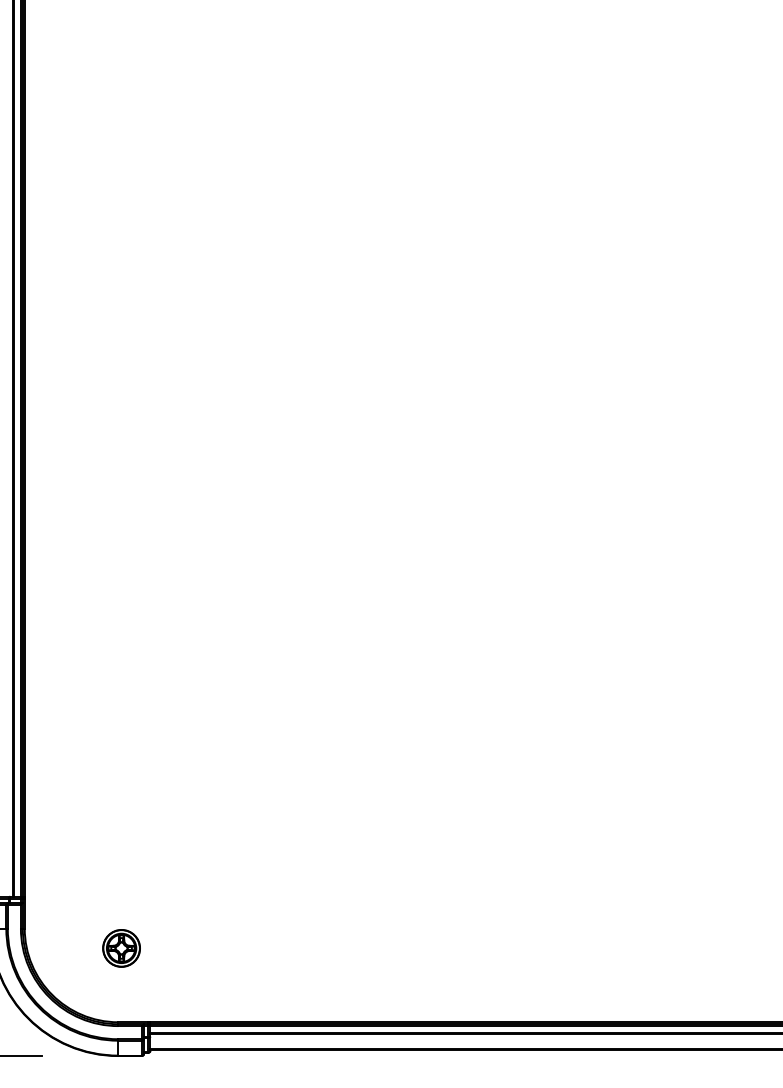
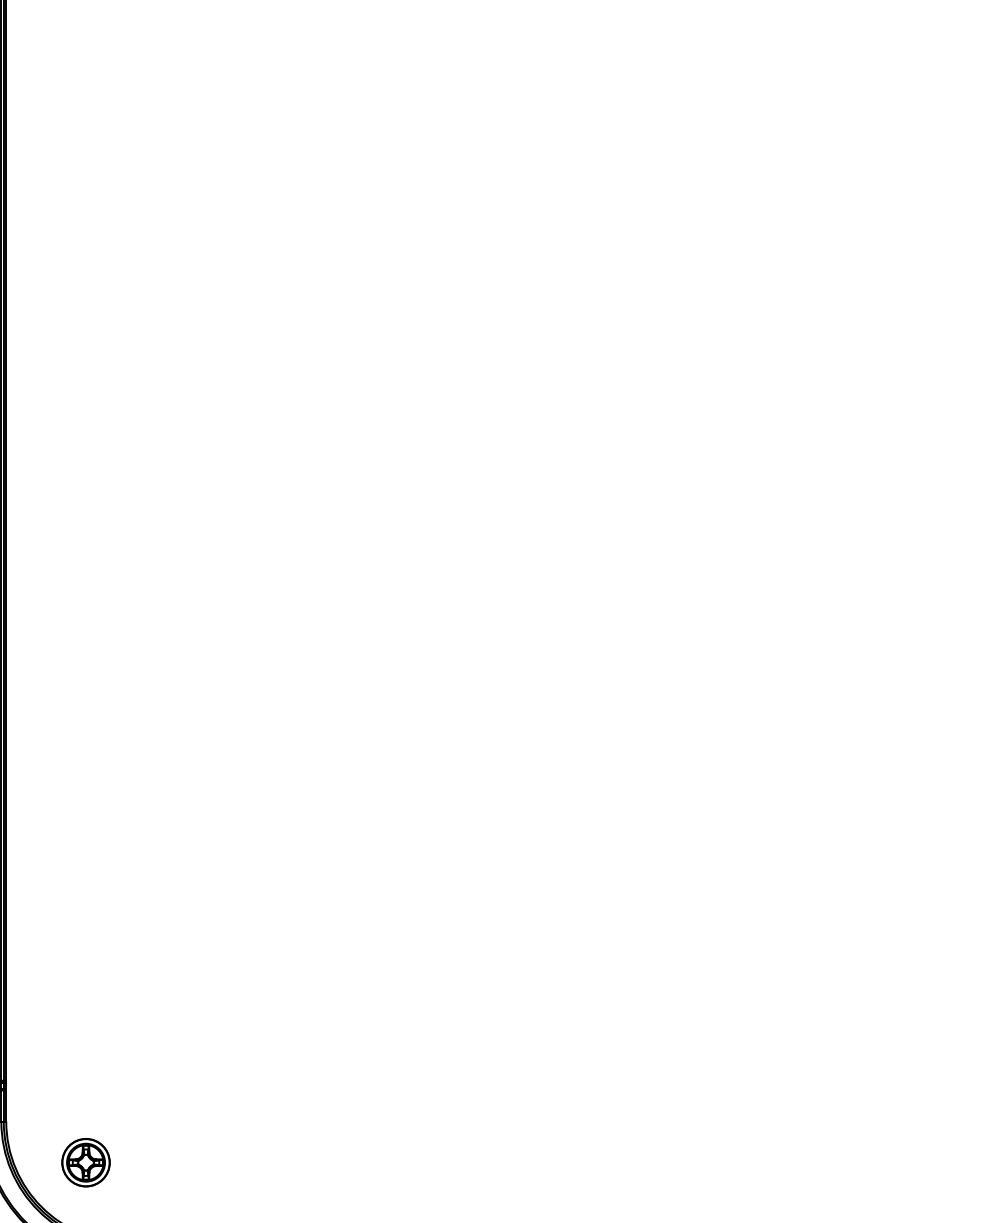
part: (121, 948) -> (85, 1162), moved

